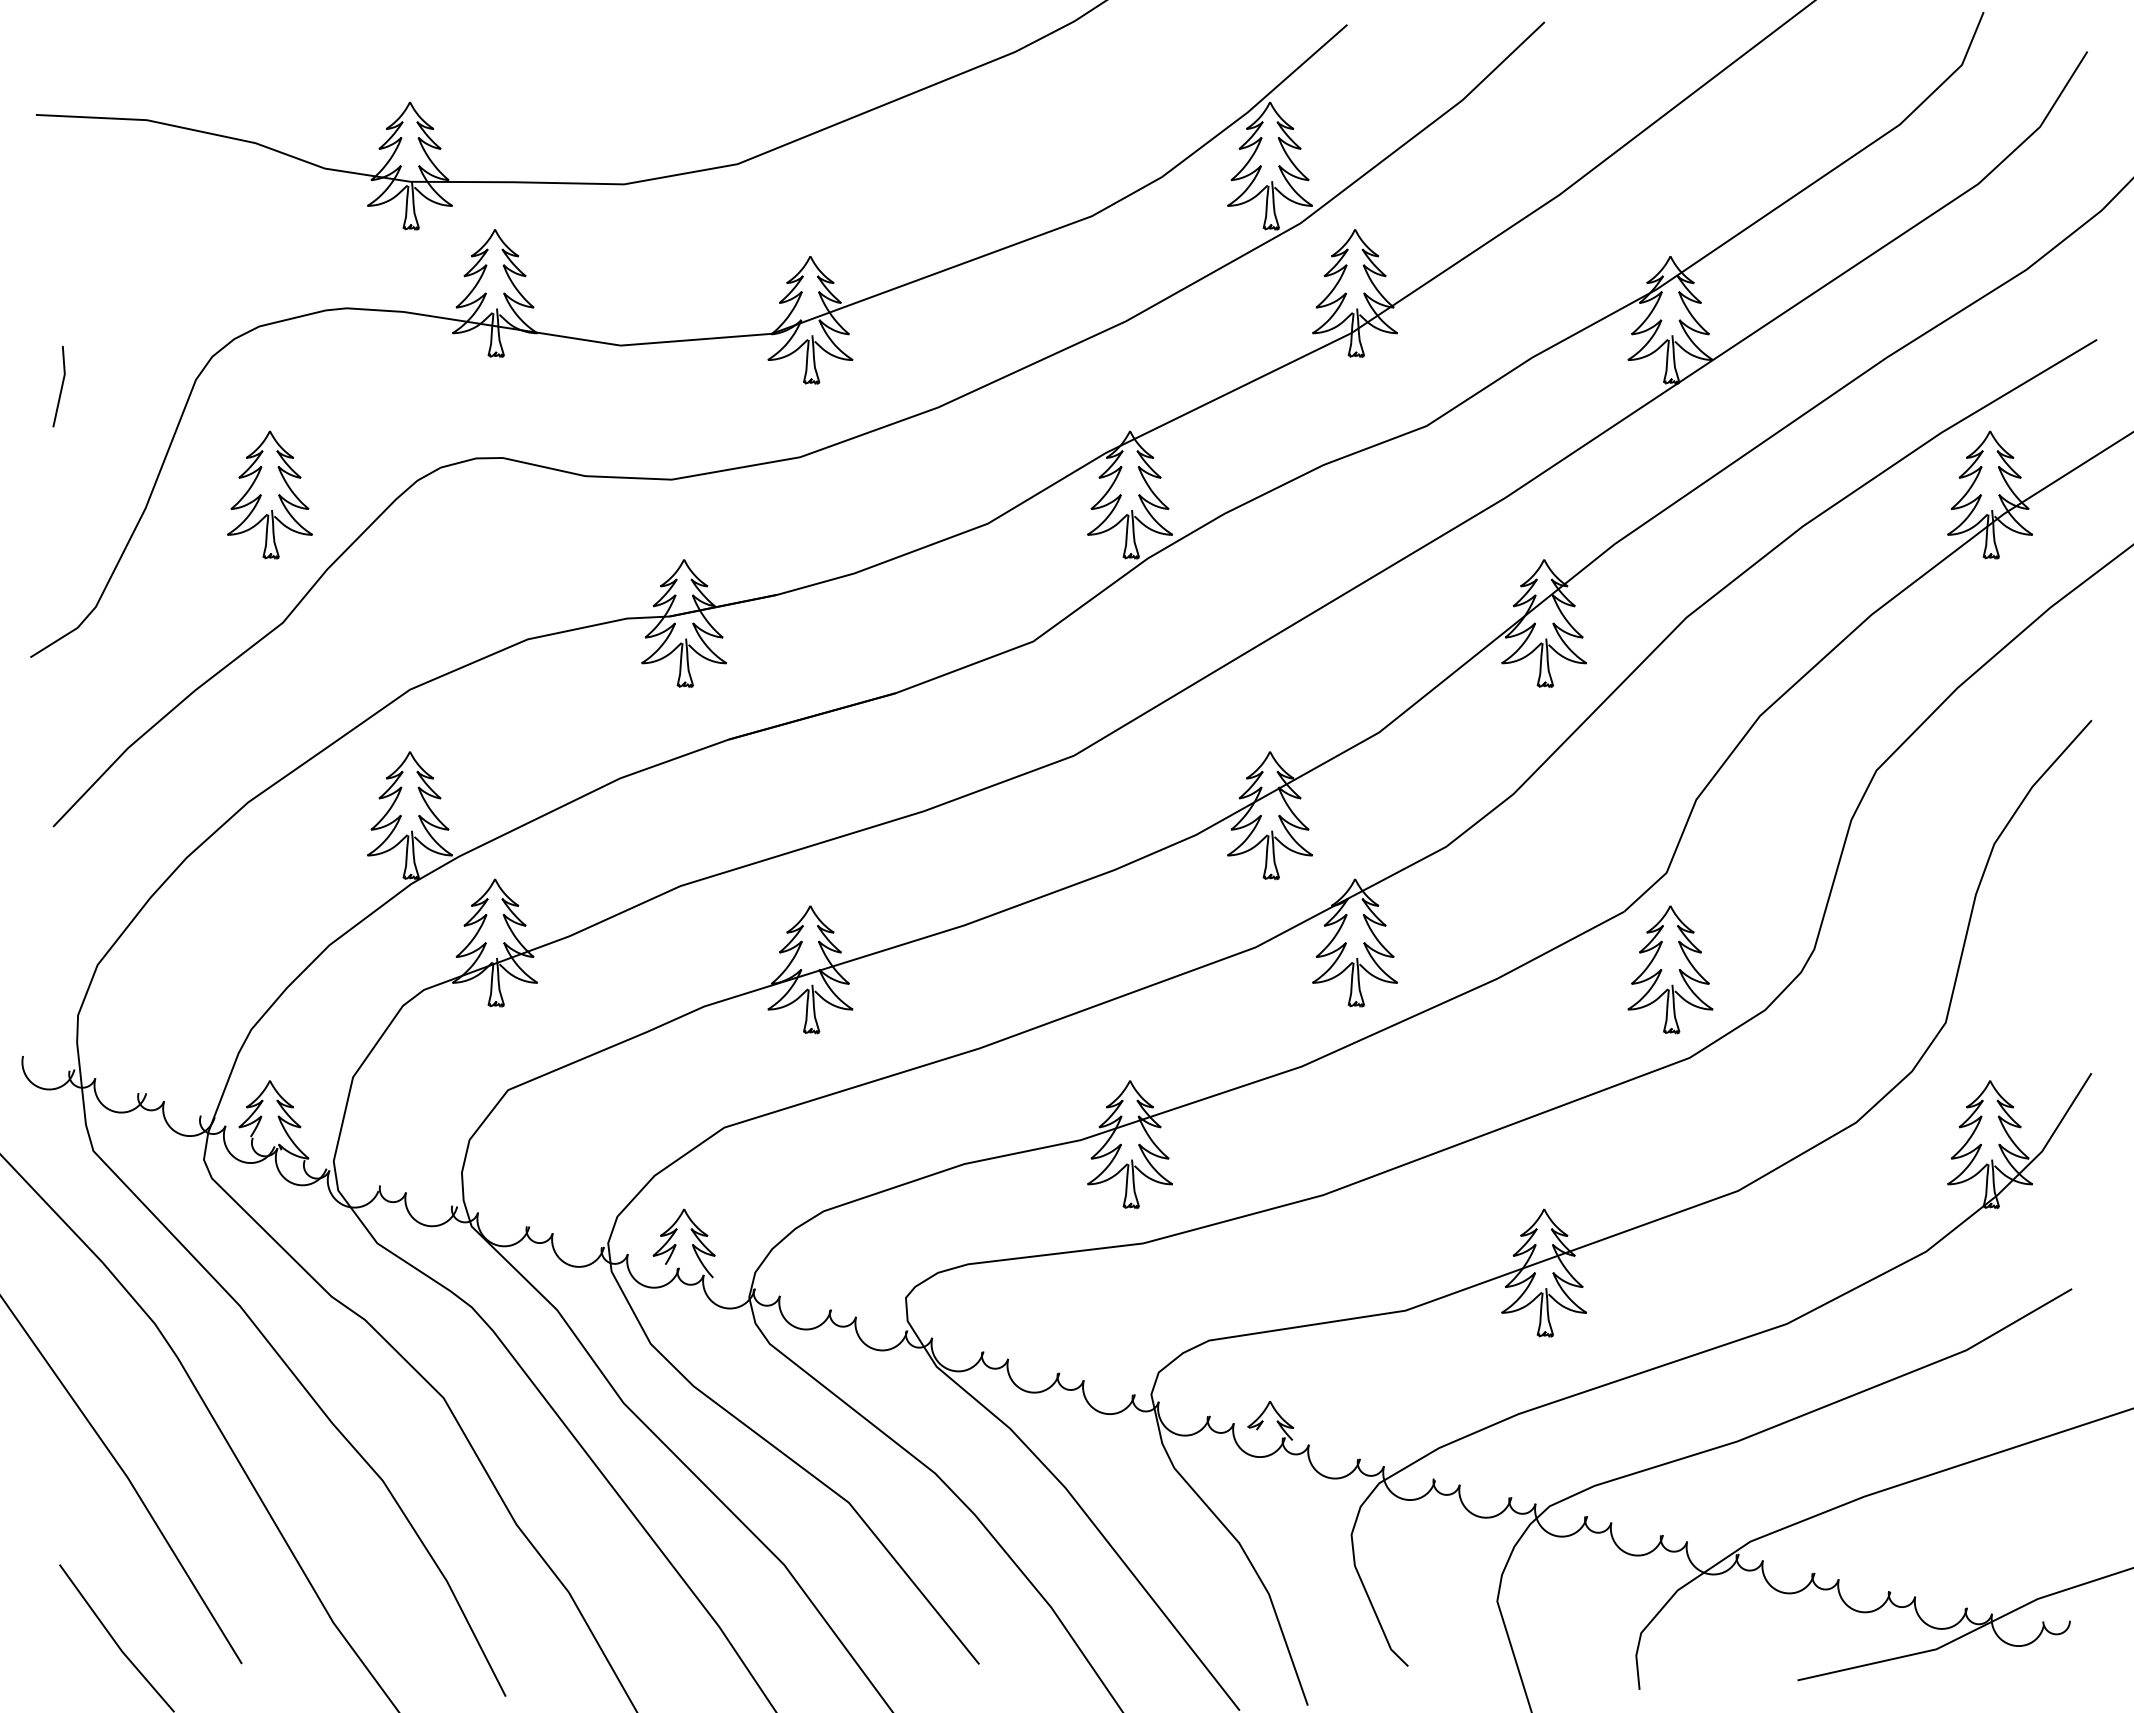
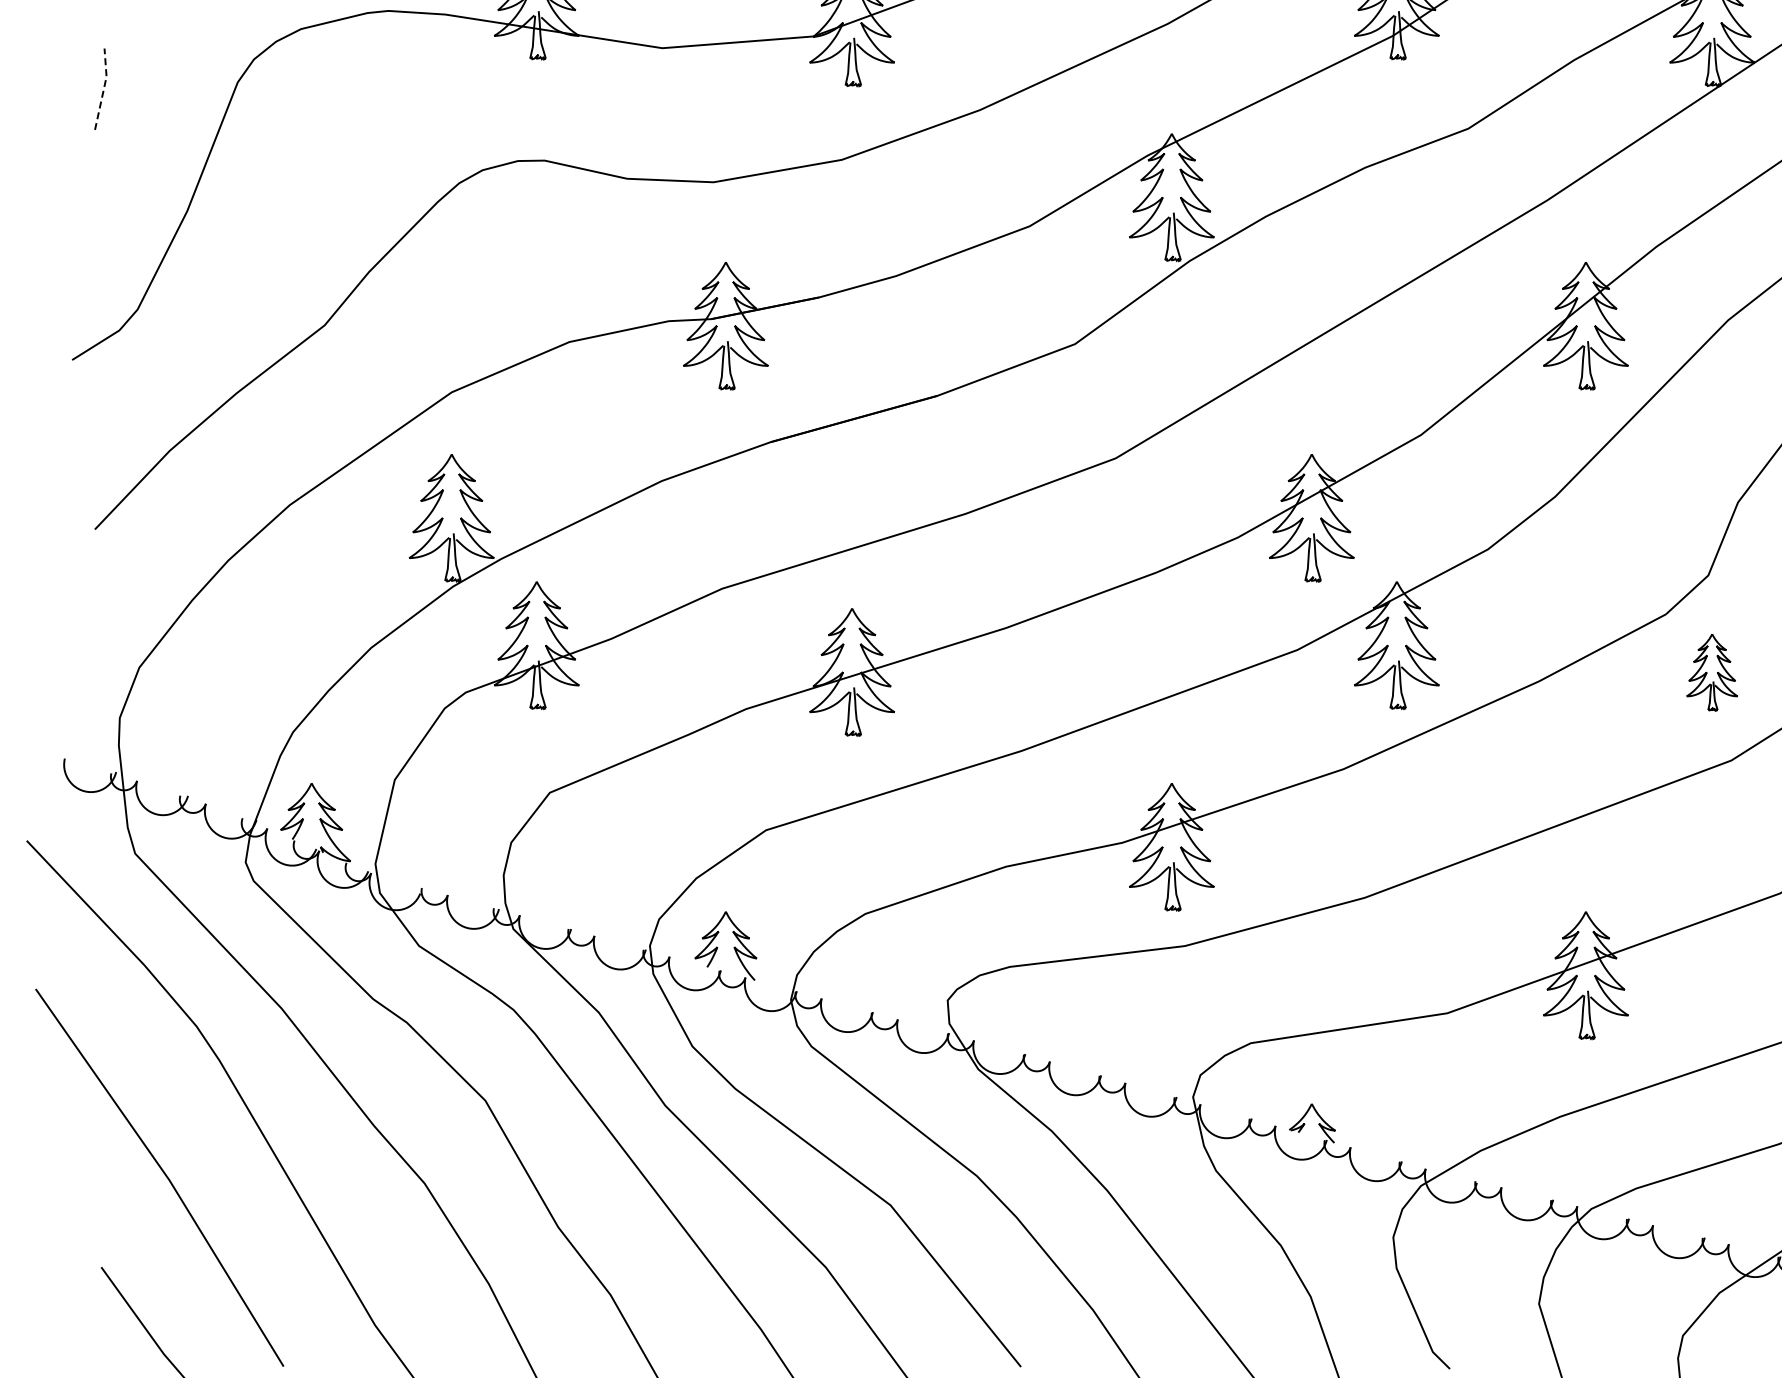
line: (62, 385) -> (104, 88), solid -> dashed
part: (269, 494) -> (311, 197), removed
part: (1670, 969) -> (1712, 672), size x0.6

